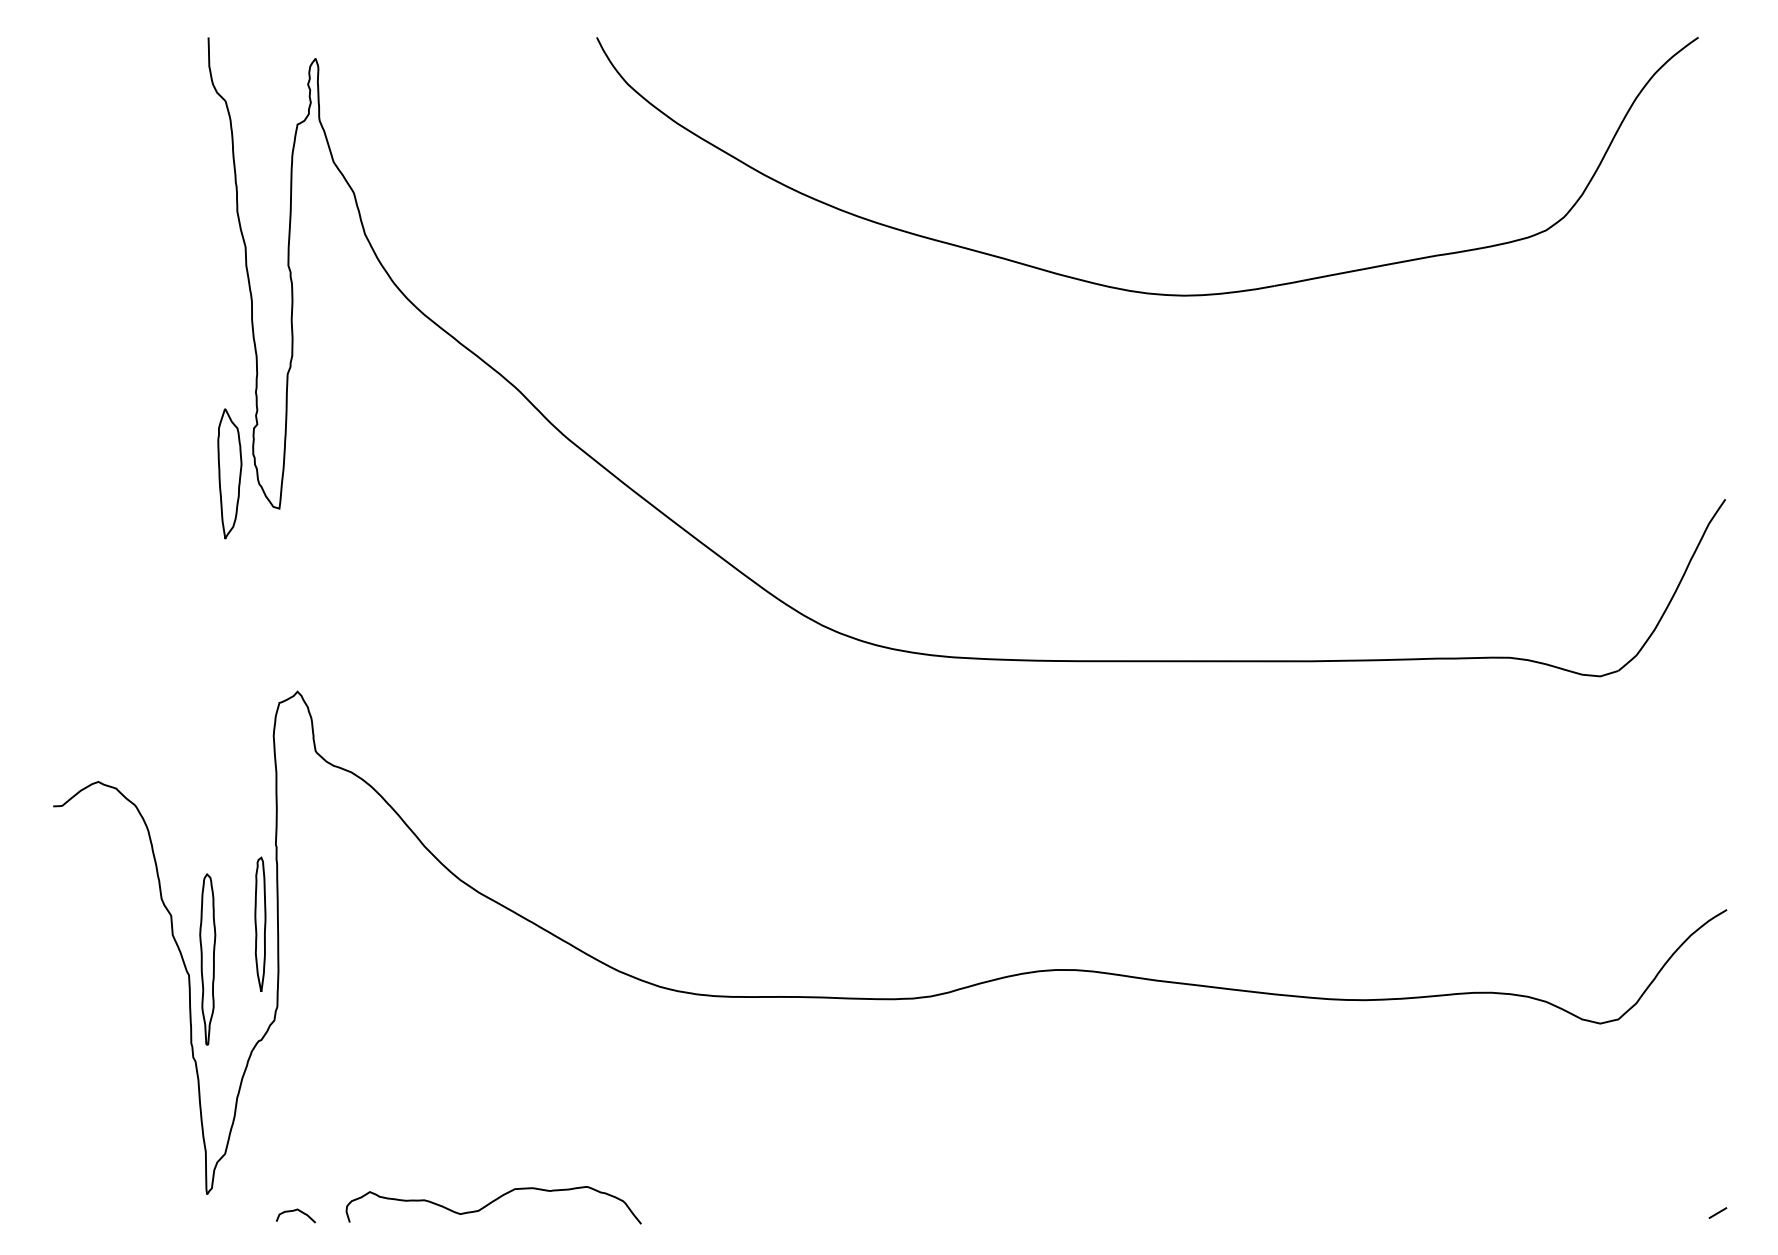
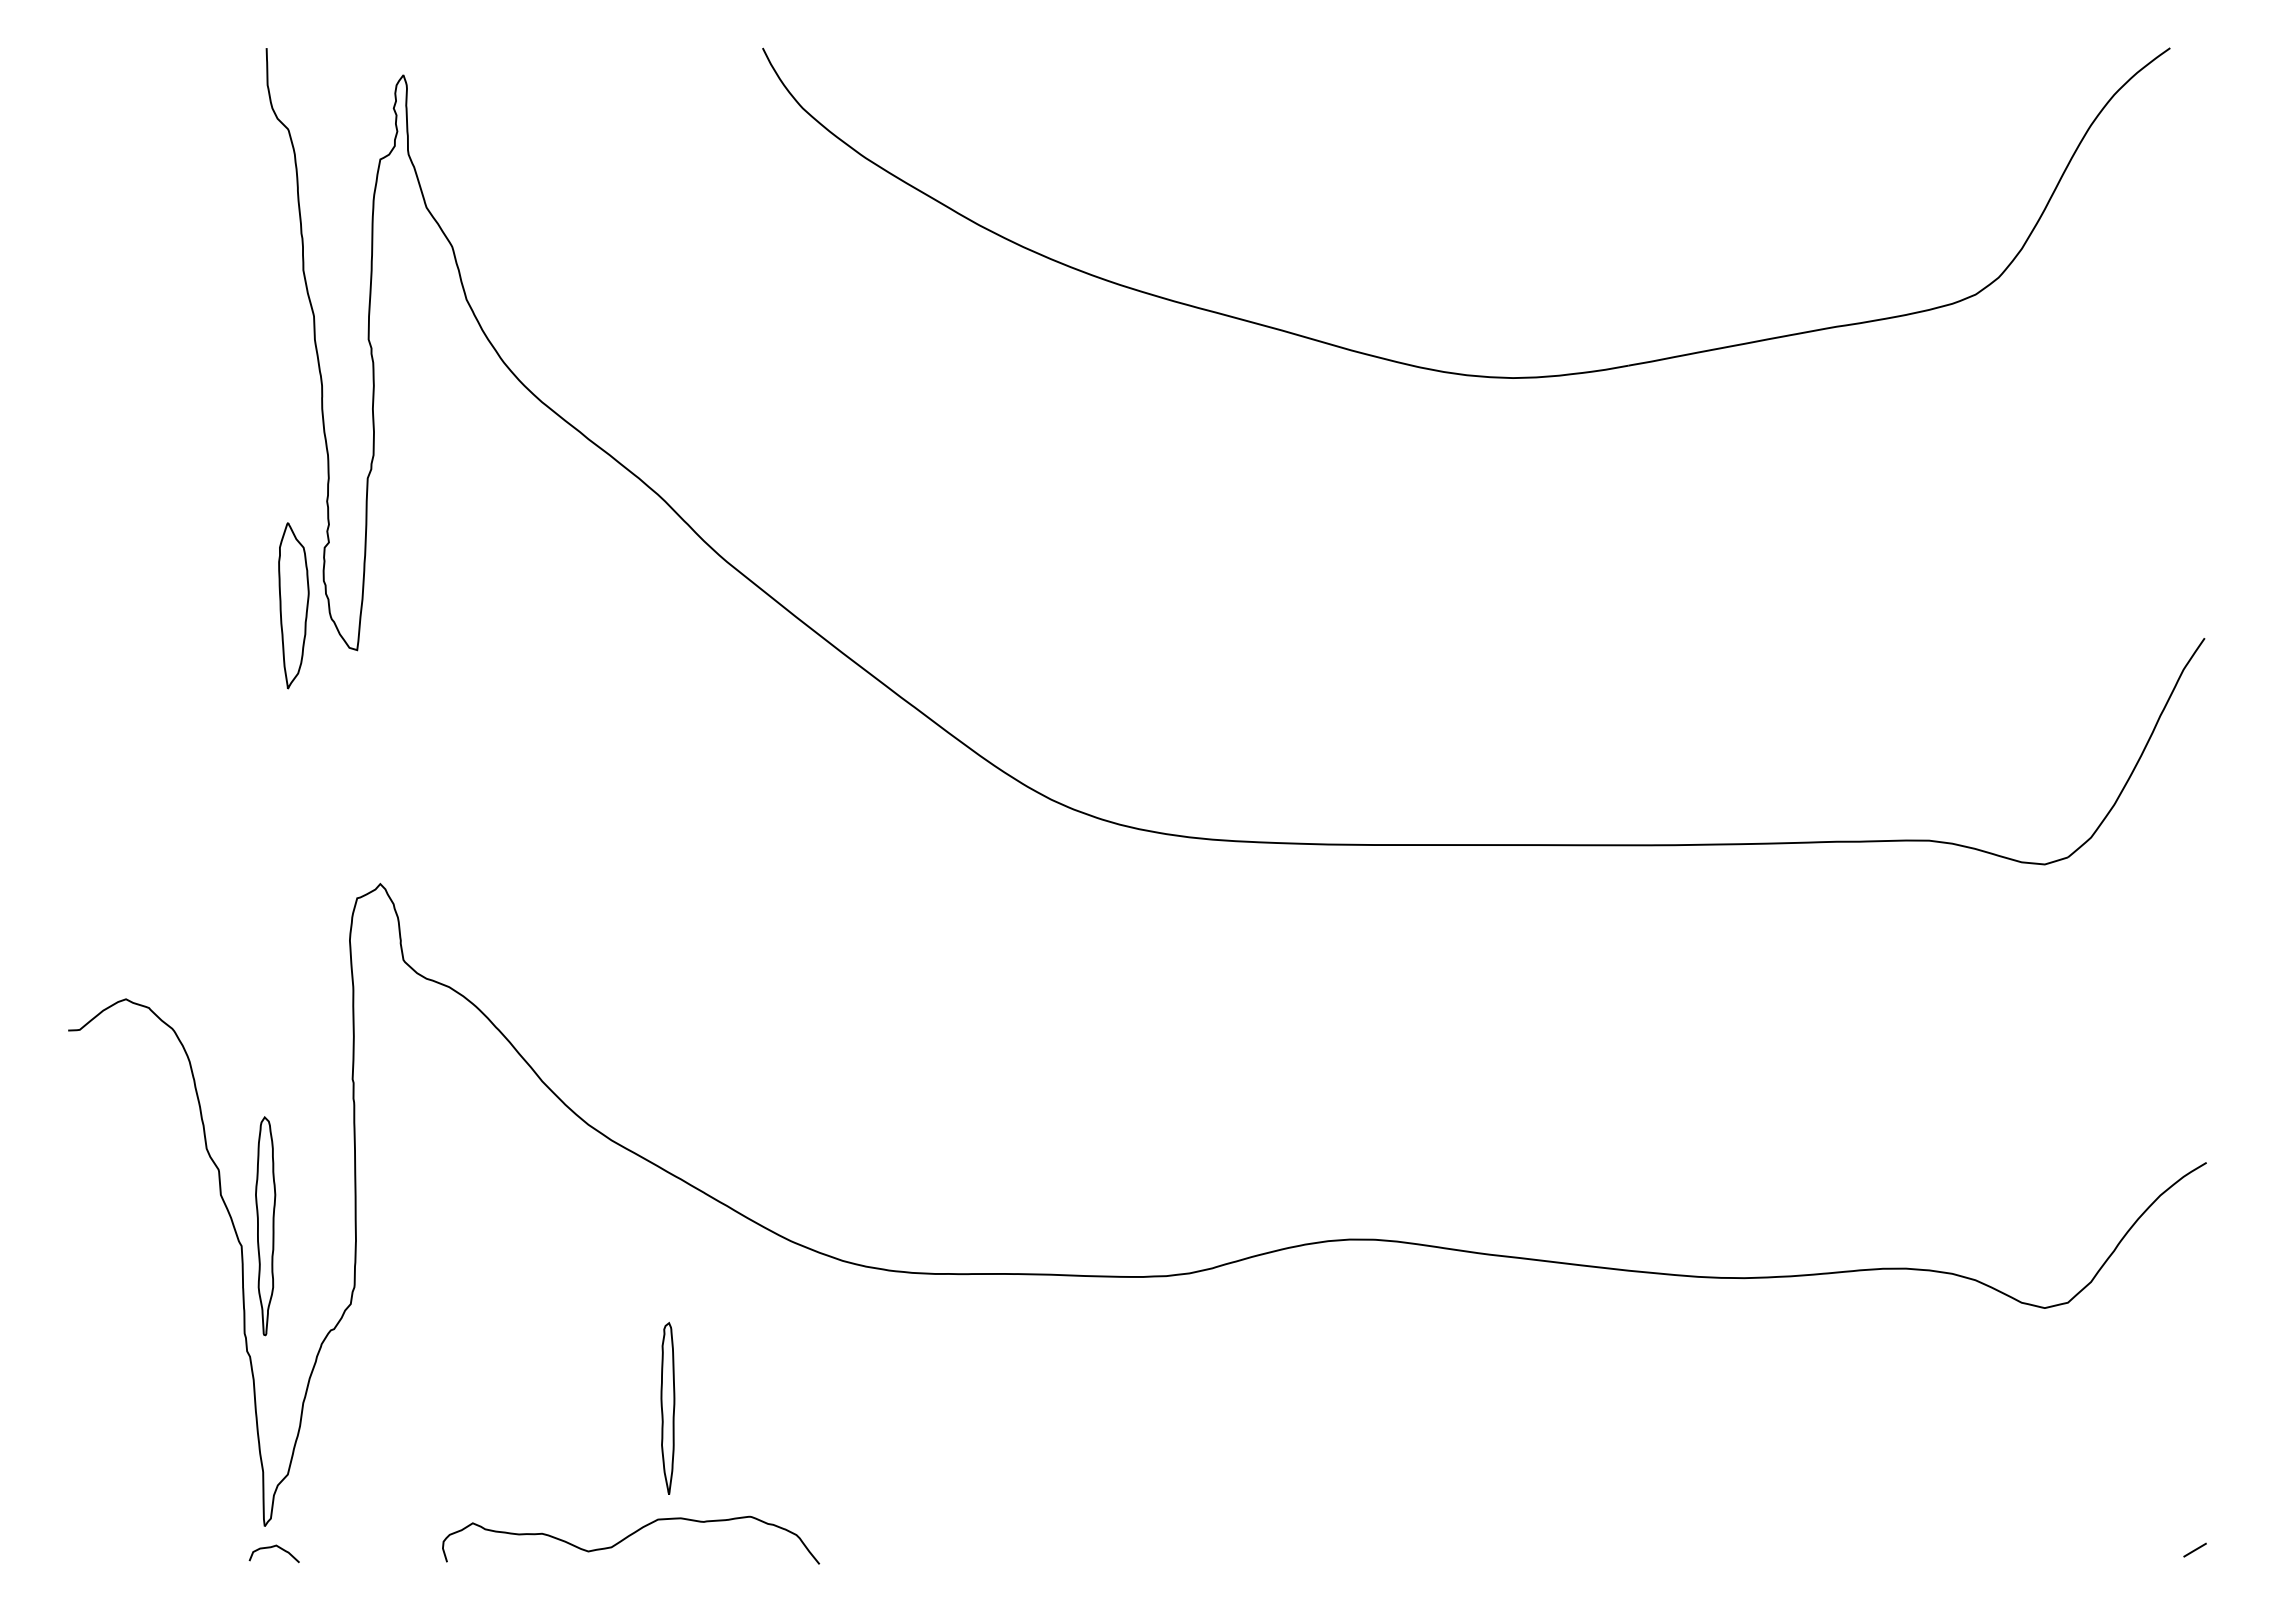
part: (260, 923) -> (667, 1407), moved
curve: (292, 1211) -> (270, 1548), moved

